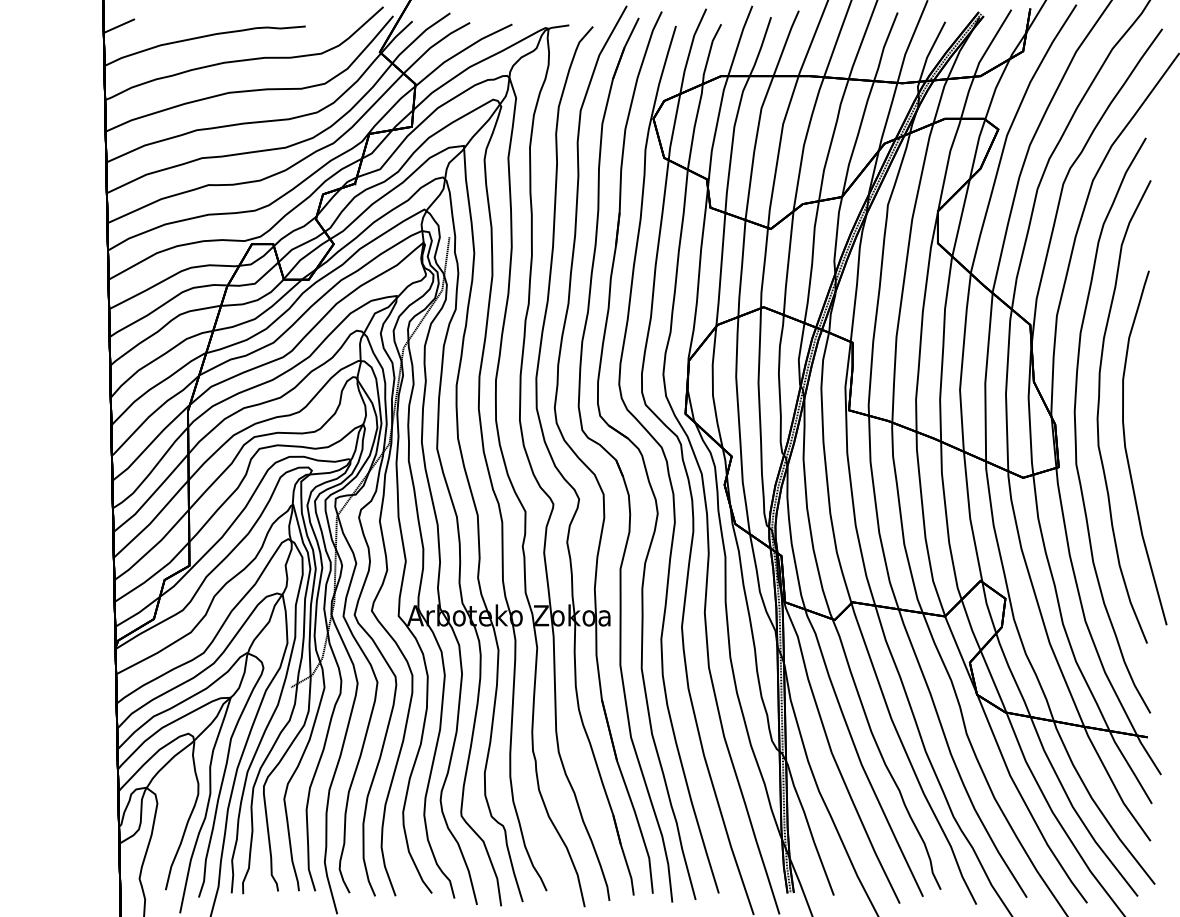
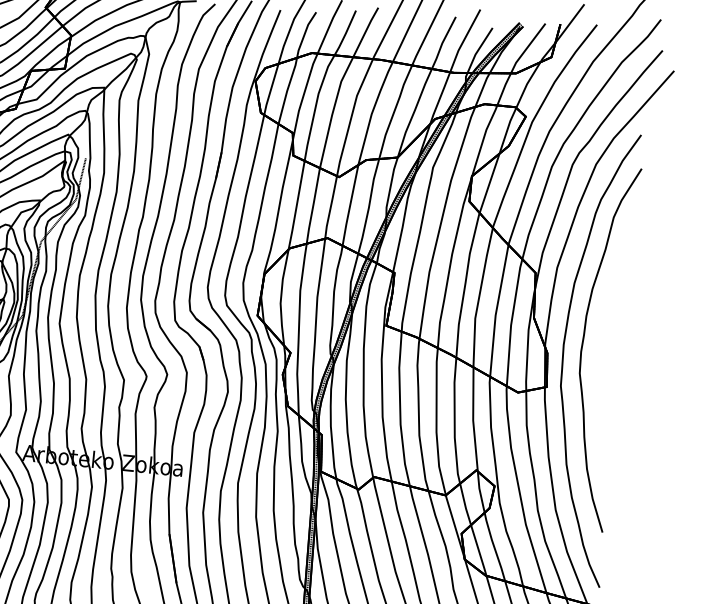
part: (1127, 452) -> (602, 380), removed

